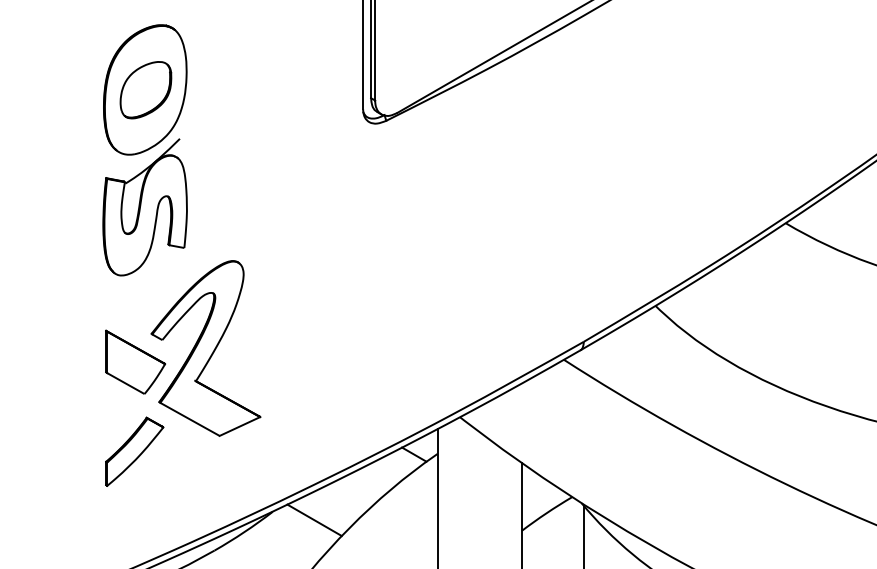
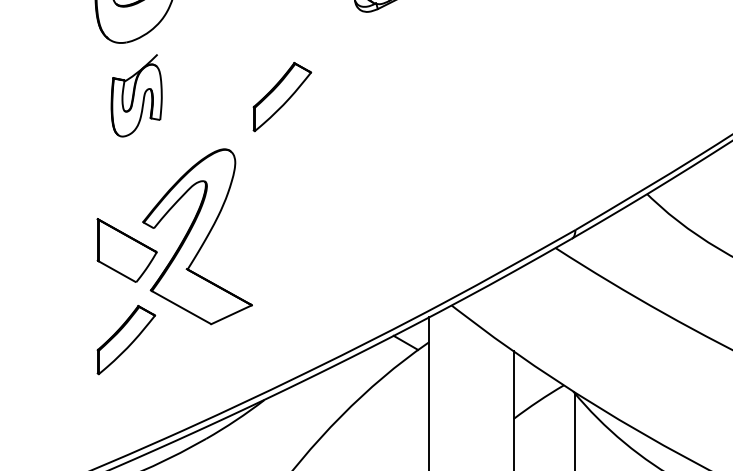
part: (144, 207) -> (136, 95), size x0.6
part: (290, 208) -> (282, 96), added
line: (314, 519) -> (306, 407), removed

